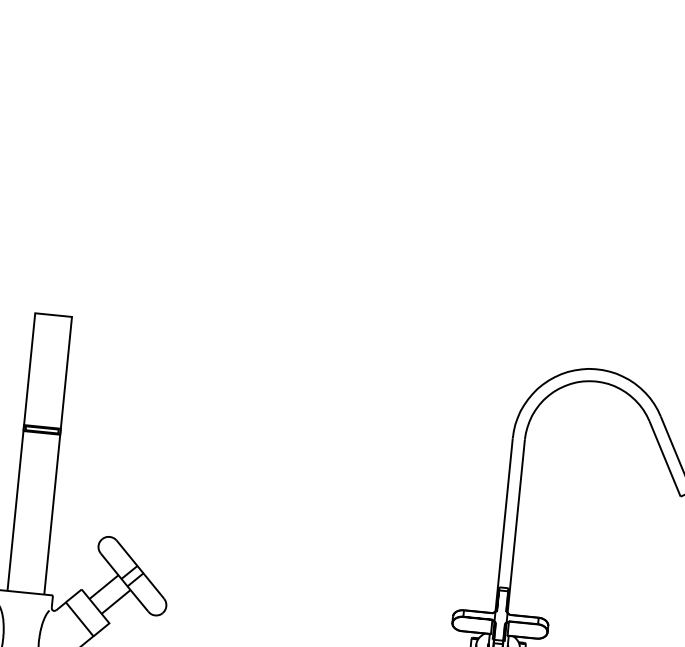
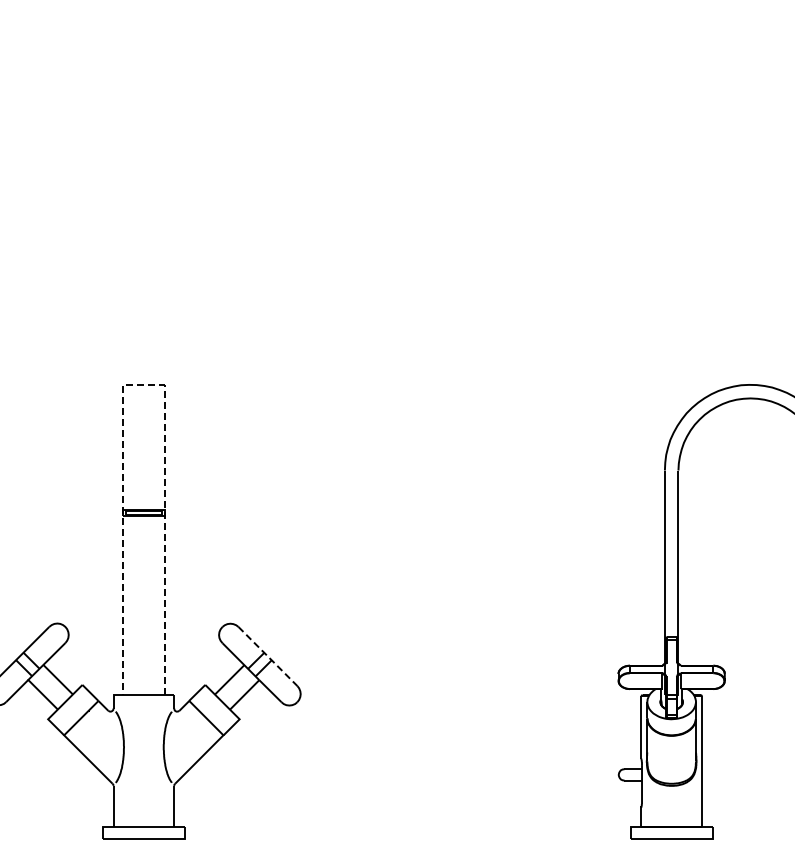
line: (53, 314) -> (143, 384), solid -> dashed
line: (140, 569) -> (267, 656), solid -> dashed

